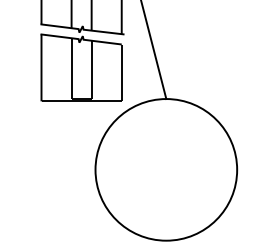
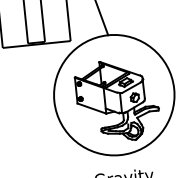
part: (169, 176) -> (117, 100), added

